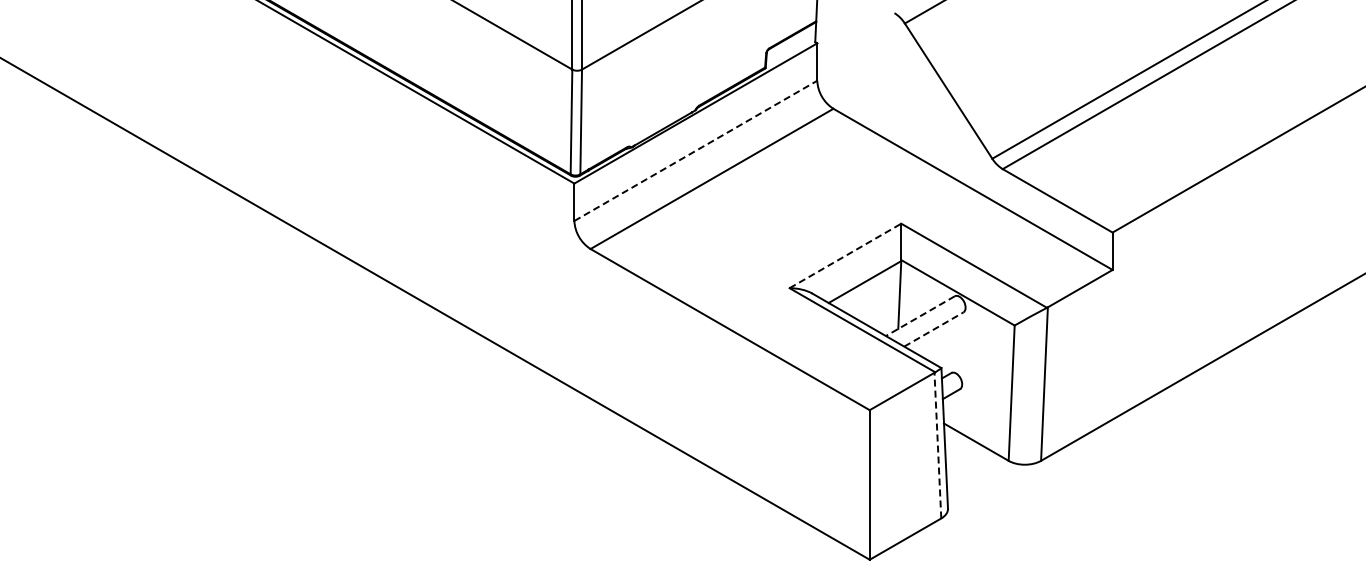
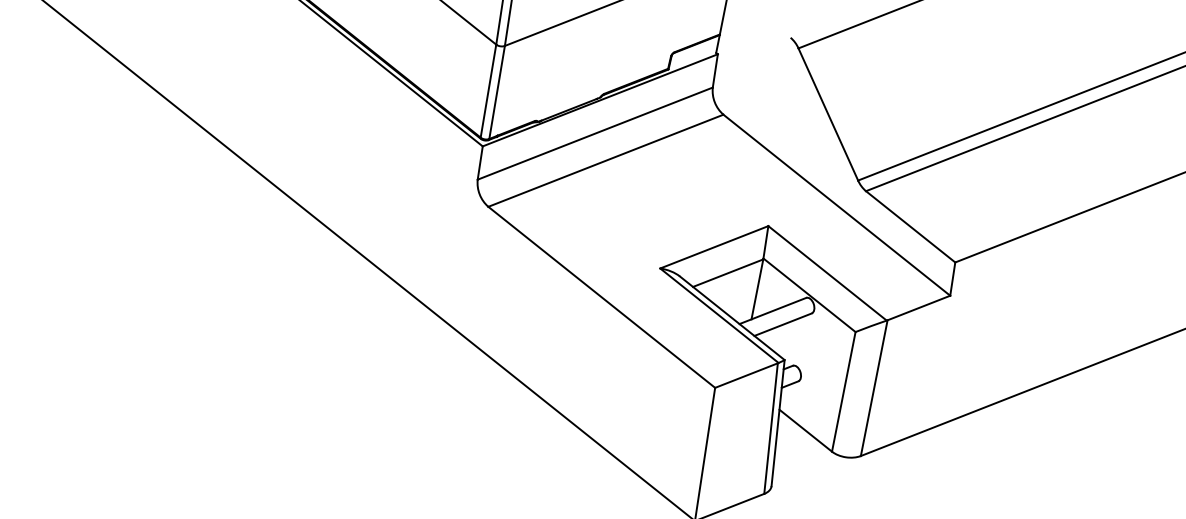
line: (696, 150) -> (595, 133), dashed -> solid
line: (845, 255) -> (714, 246), dashed -> solid
line: (920, 316) -> (772, 311), dashed -> solid
line: (934, 329) -> (783, 324), dashed -> solid
line: (937, 445) -> (770, 428), dashed -> solid

